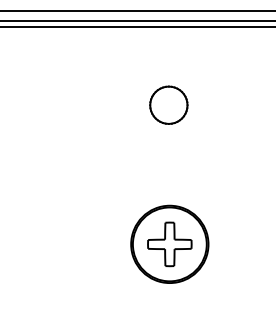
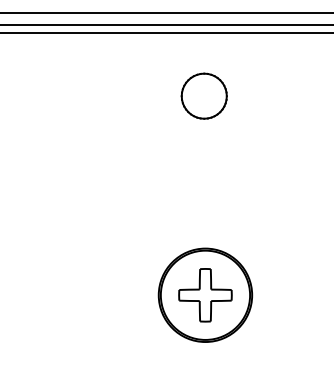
part: (168, 104) -> (203, 95), moved

